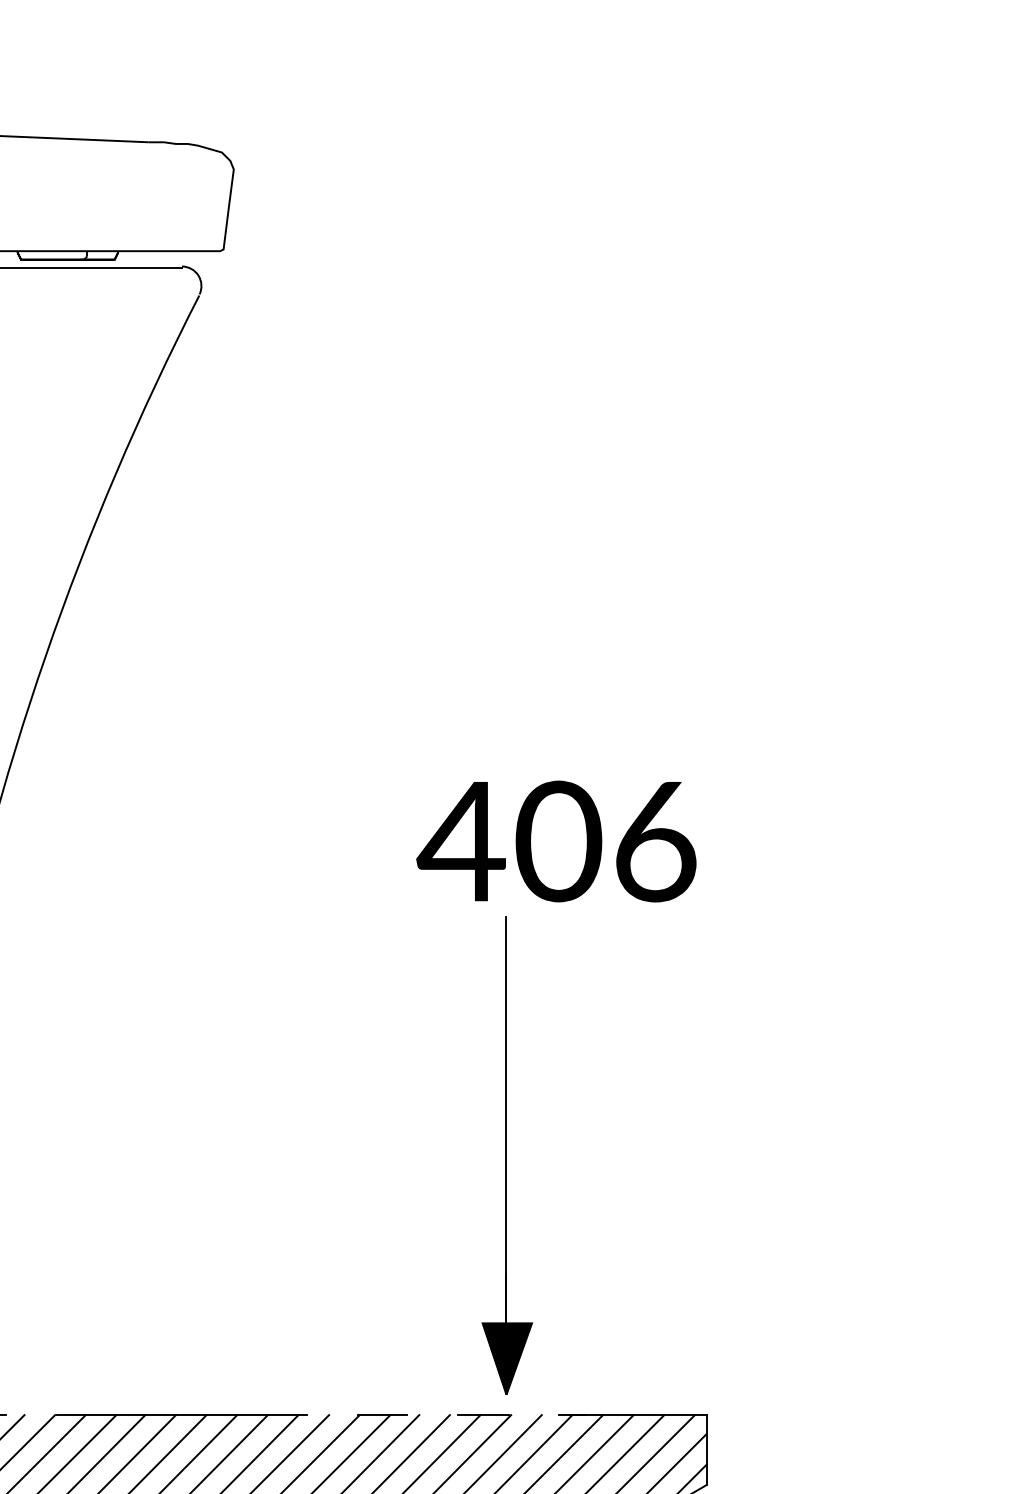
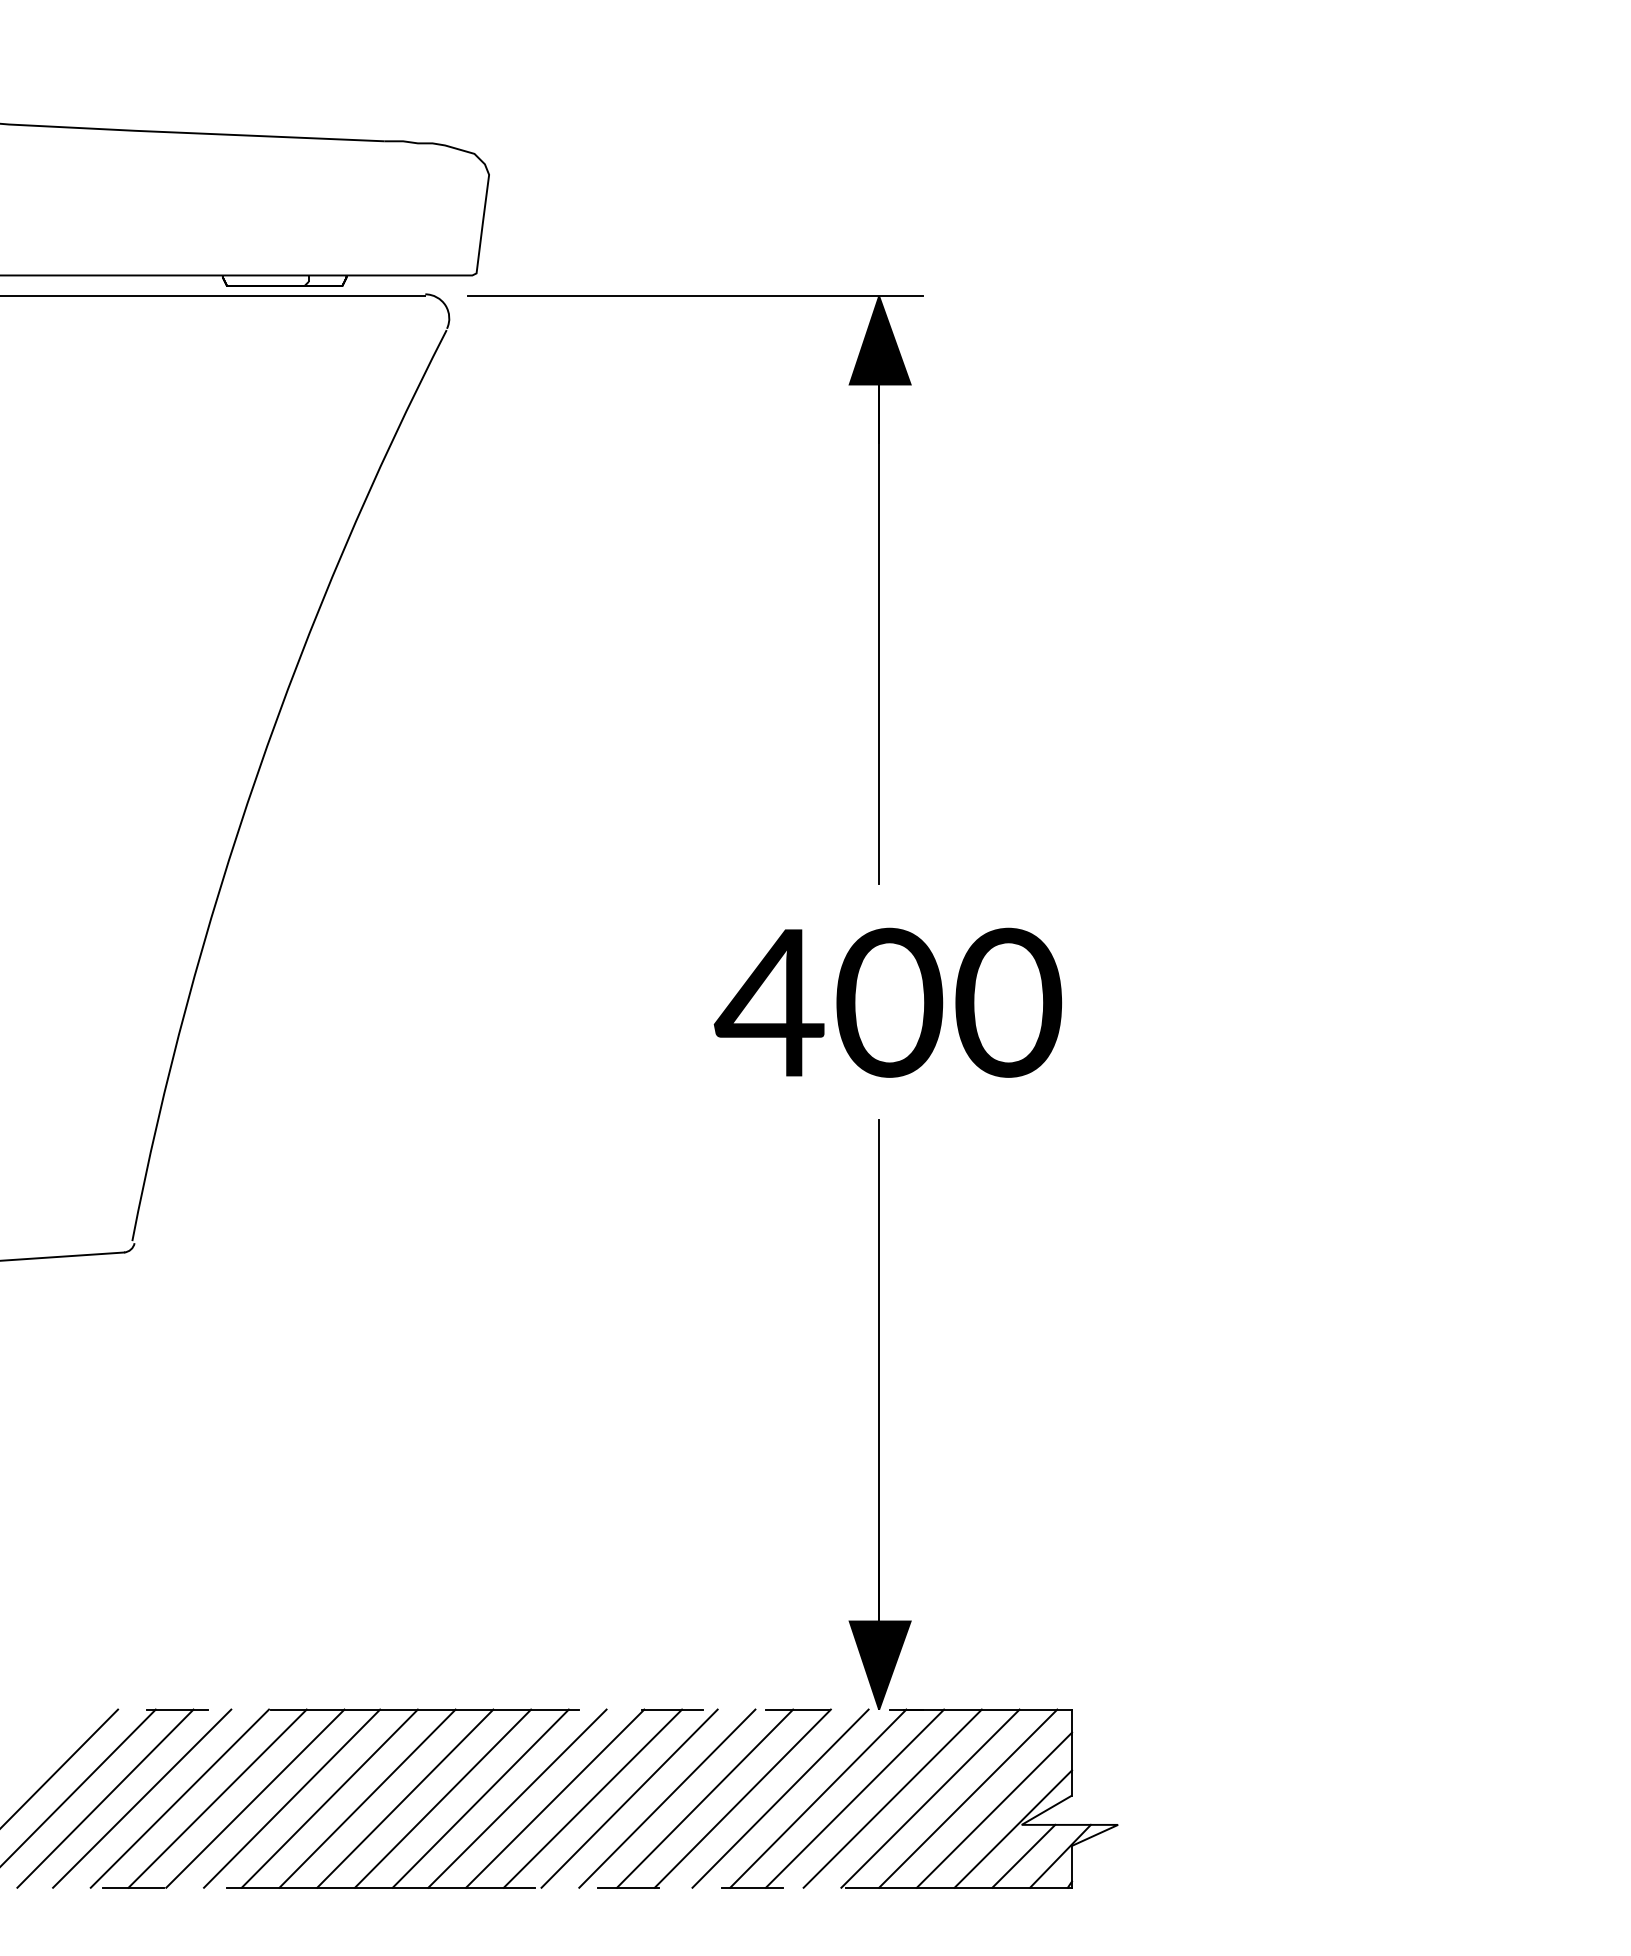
part: (549, 506) -> (878, 589), added
text: (655, 841) -> (1008, 1002), 406 -> 400
part: (506, 1155) -> (879, 1414), moved

